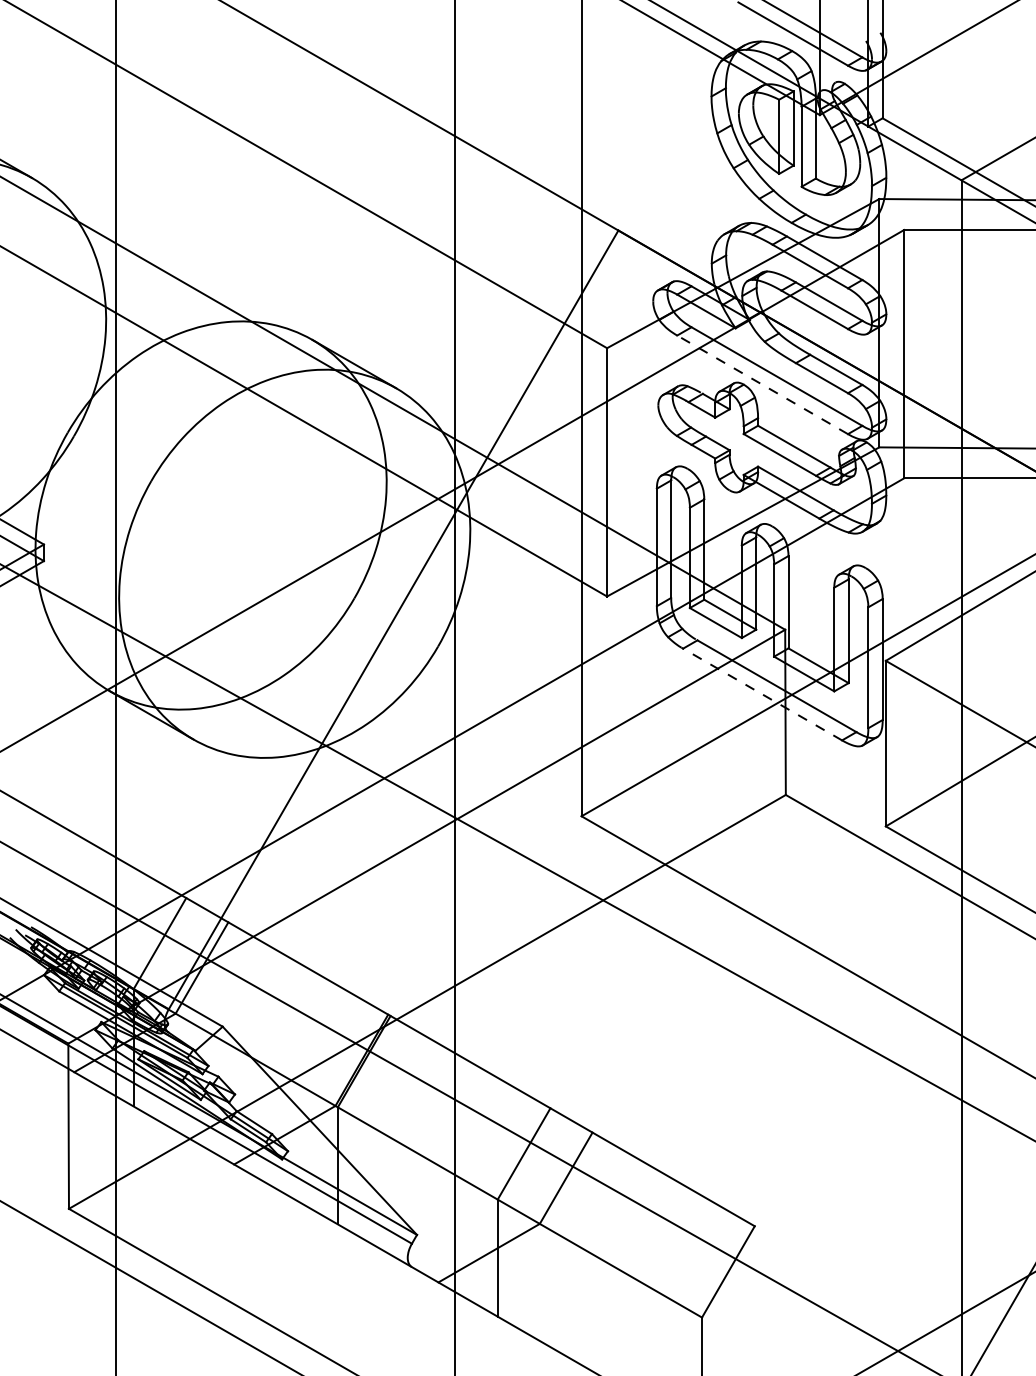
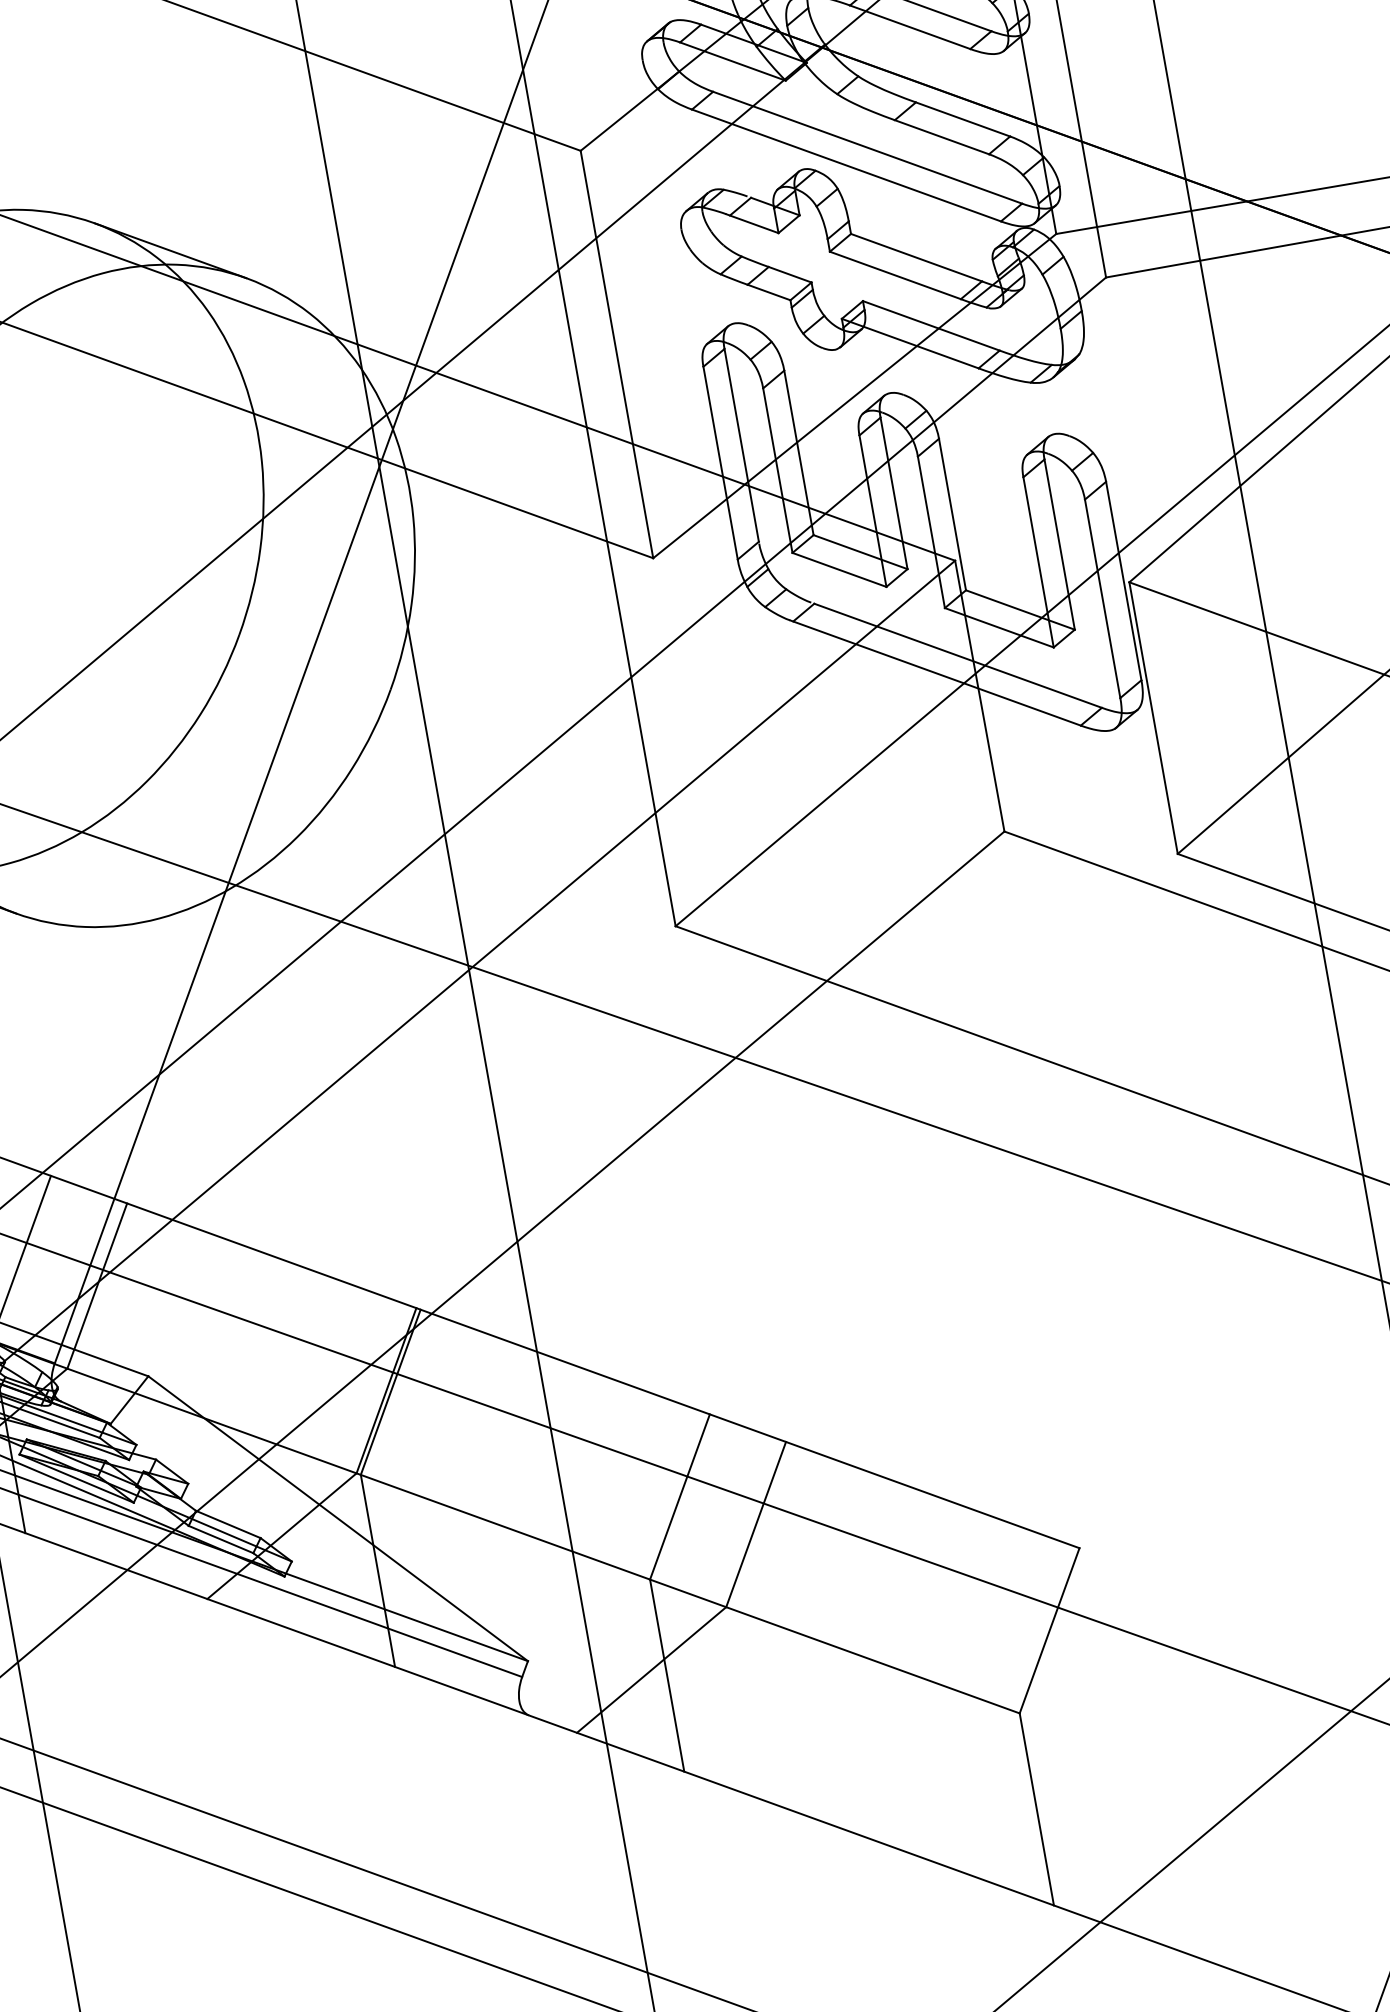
line: (762, 384) -> (846, 164), dashed -> solid
line: (761, 694) -> (935, 673), dashed -> solid

